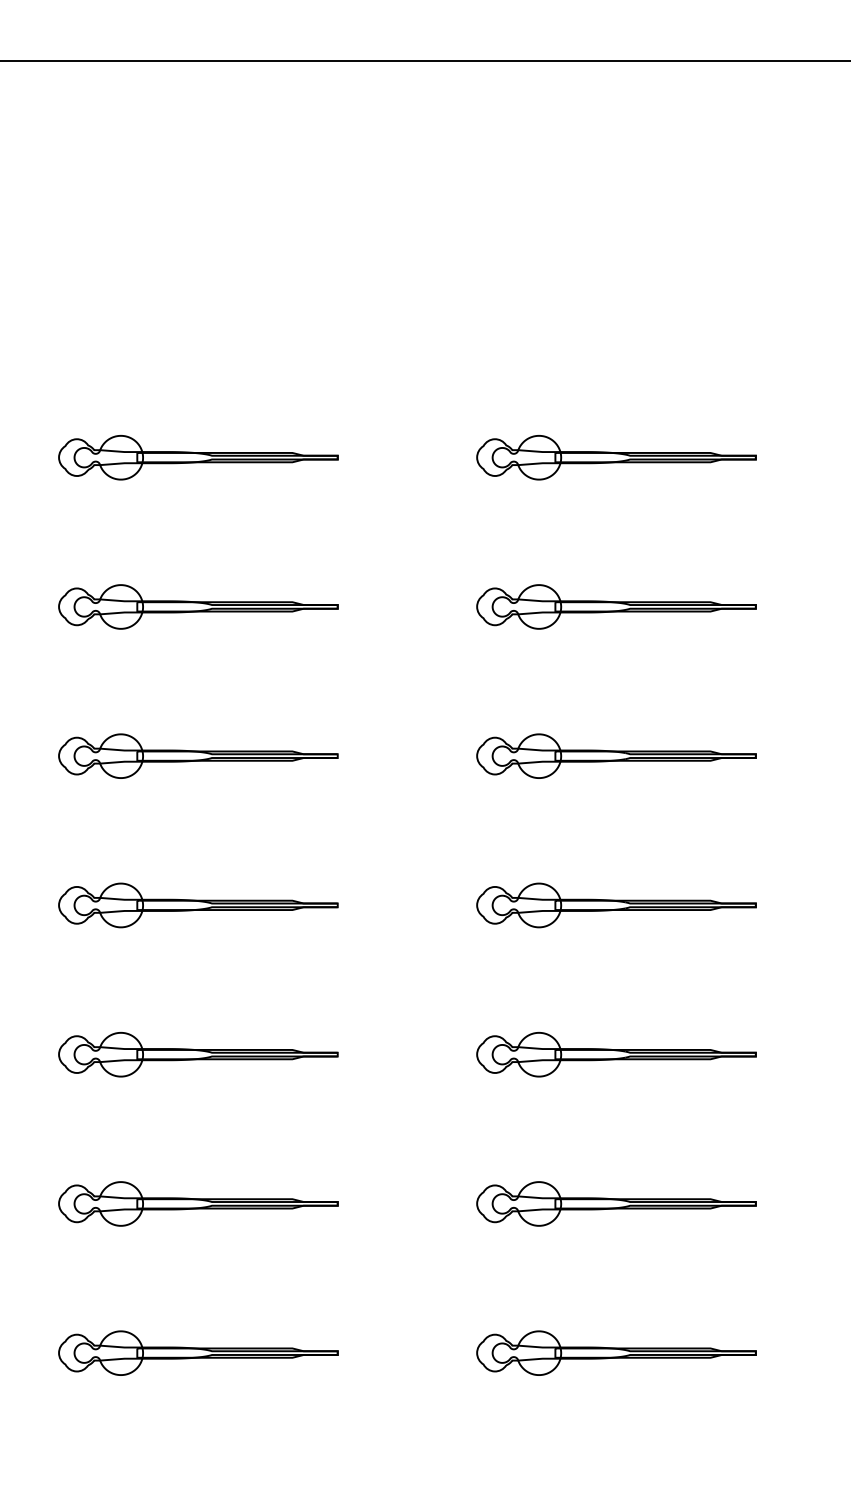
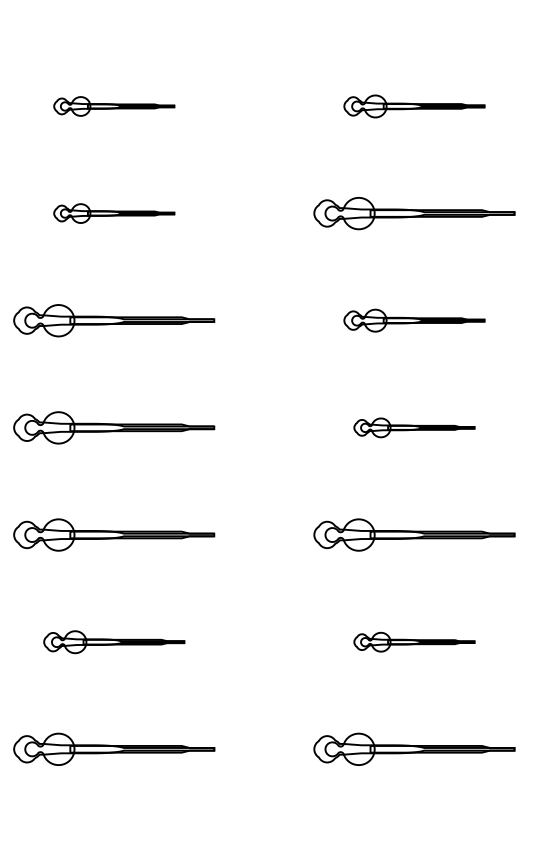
part: (198, 457) -> (114, 106), size x0.6
part: (616, 457) -> (414, 106), size x0.7
part: (198, 606) -> (114, 213), size x0.6
part: (616, 755) -> (414, 320), size x0.7
part: (616, 905) -> (414, 427), size x0.6
part: (198, 1203) -> (114, 641), size x0.7
part: (616, 1203) -> (414, 641), size x0.6

